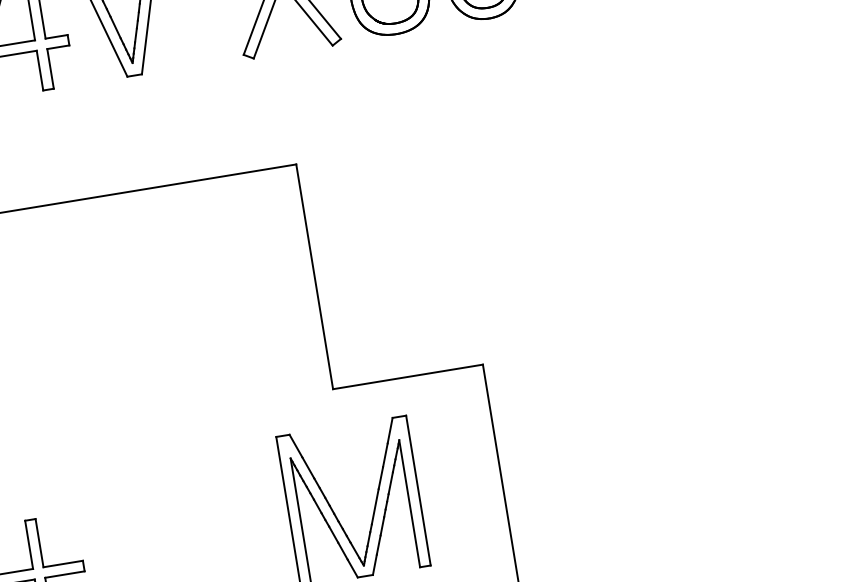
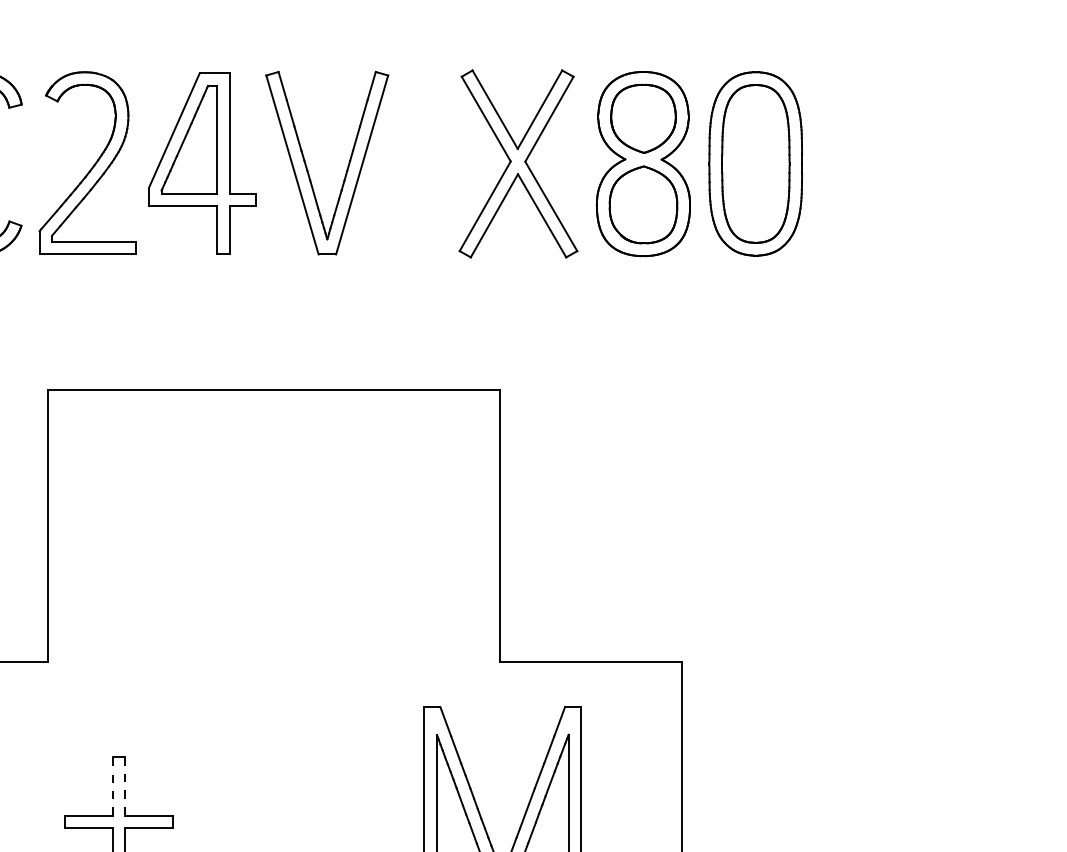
line: (39, 543) -> (125, 787), solid -> dashed
line: (29, 544) -> (112, 786), solid -> dashed

